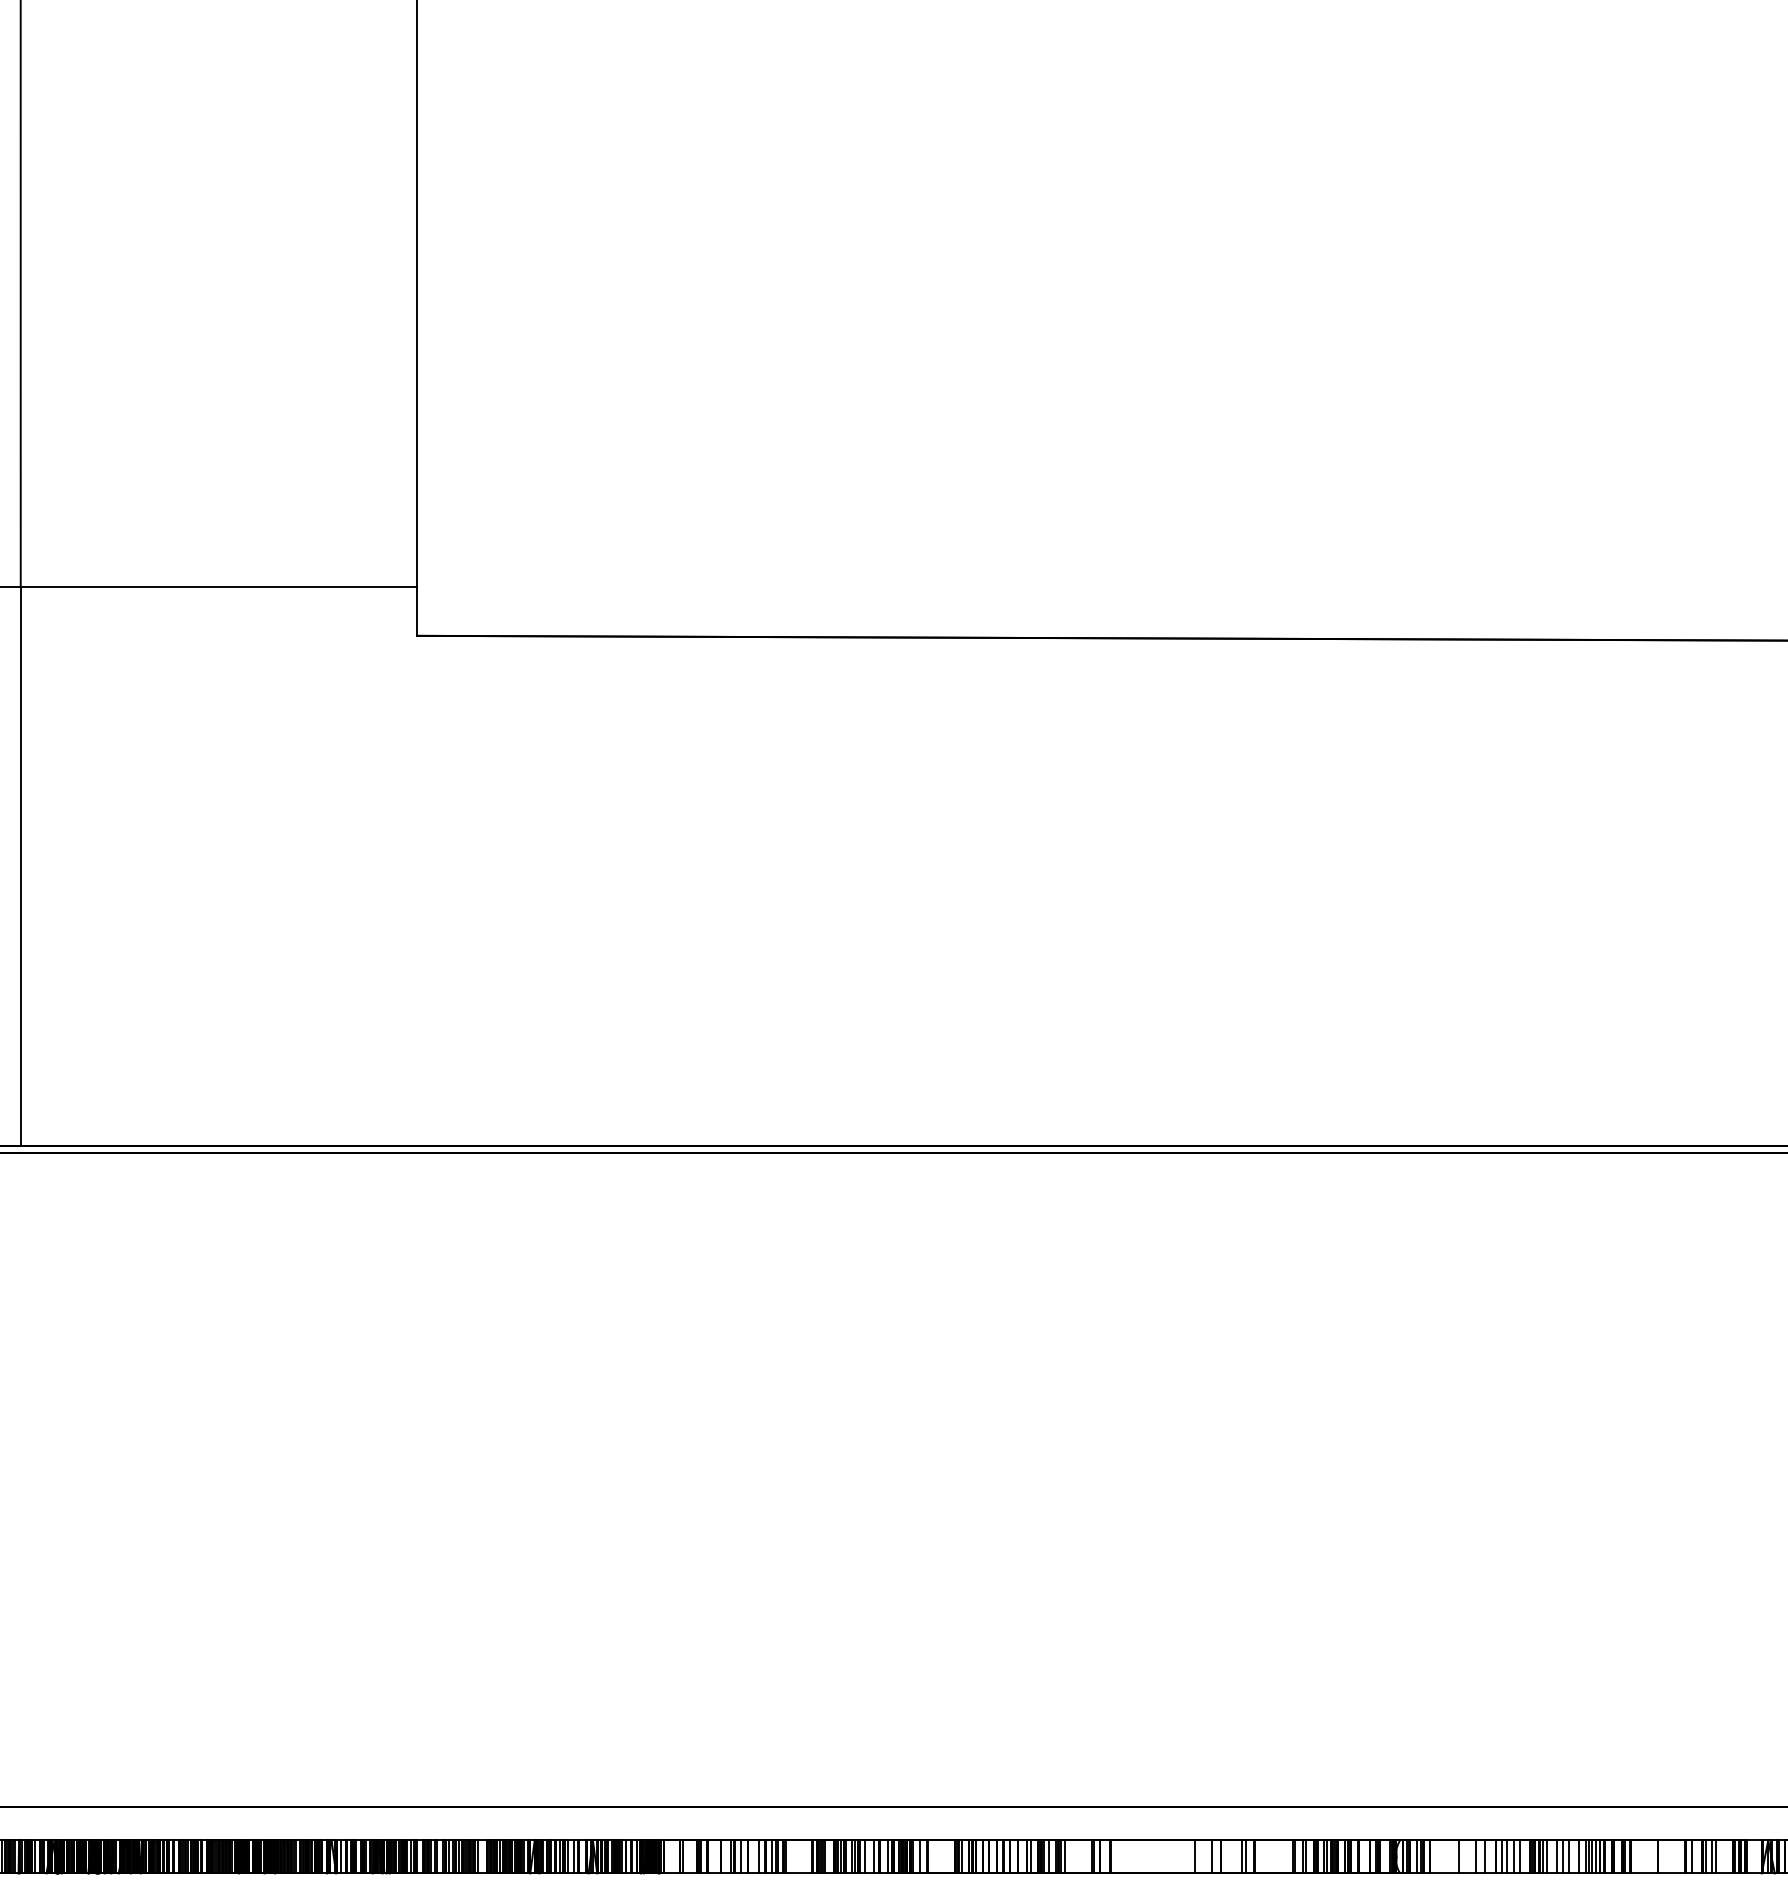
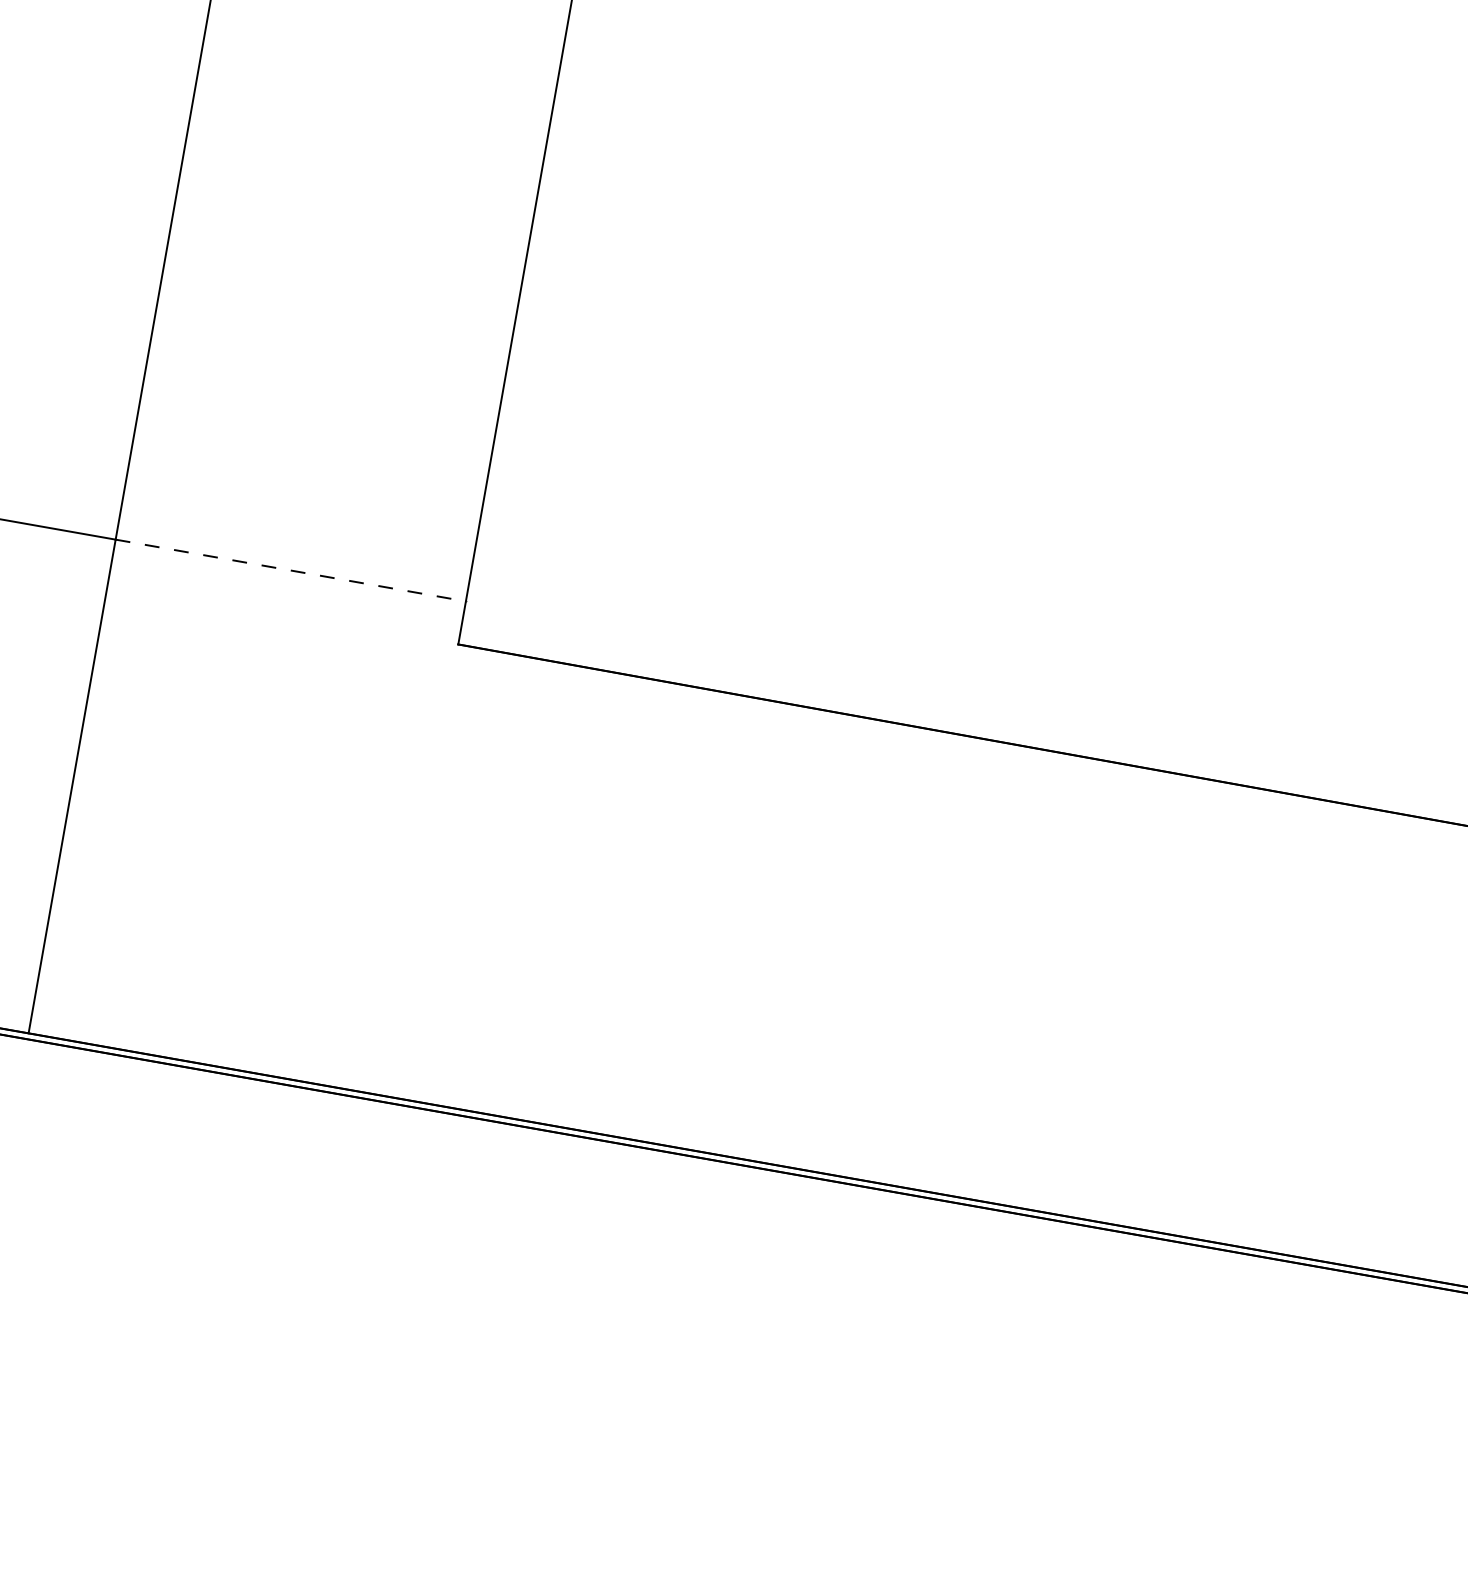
line: (219, 587) -> (291, 570), solid -> dashed

